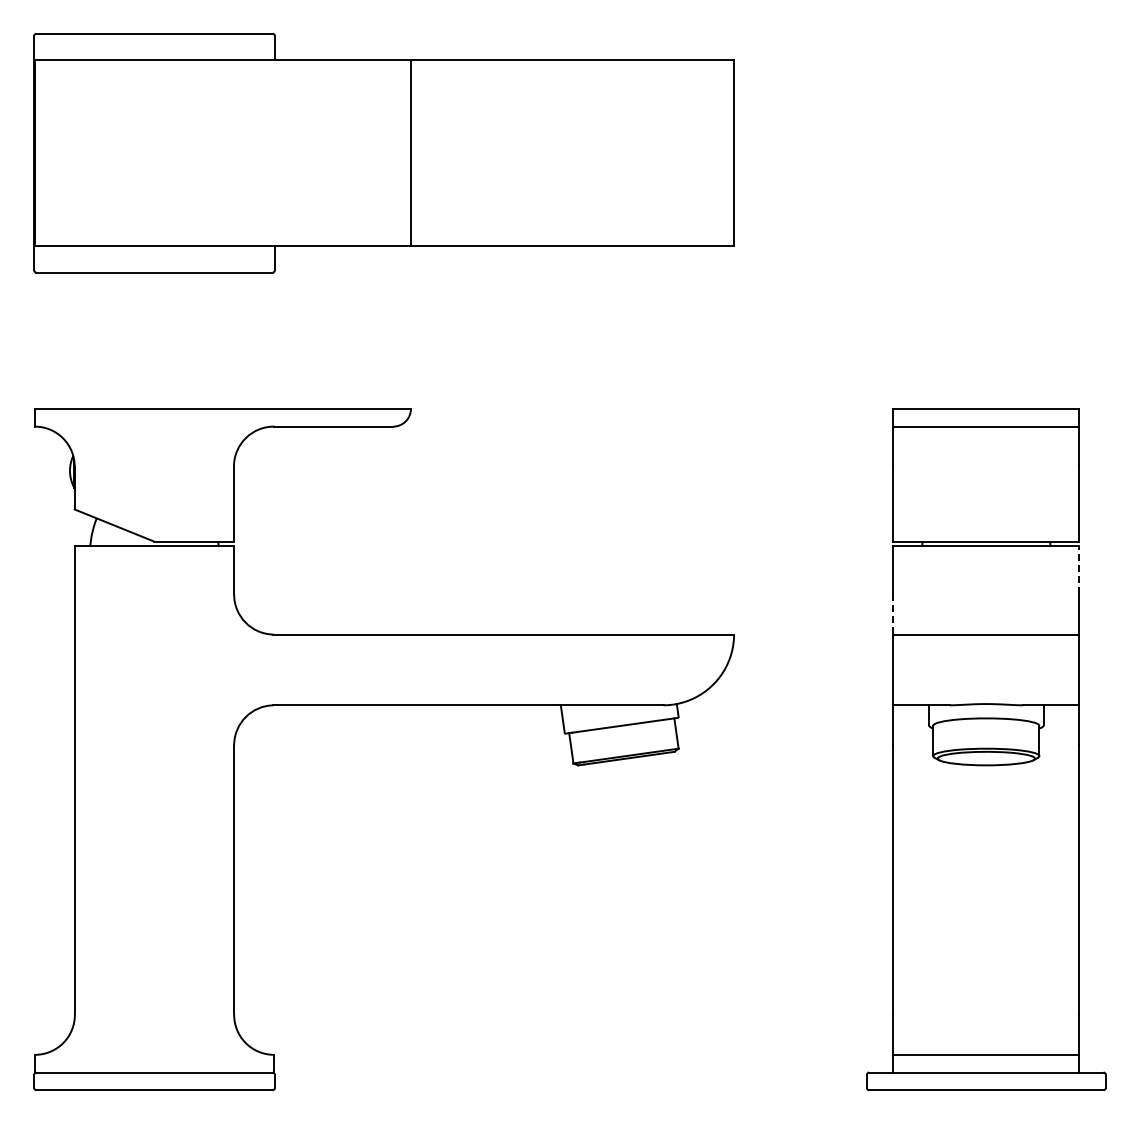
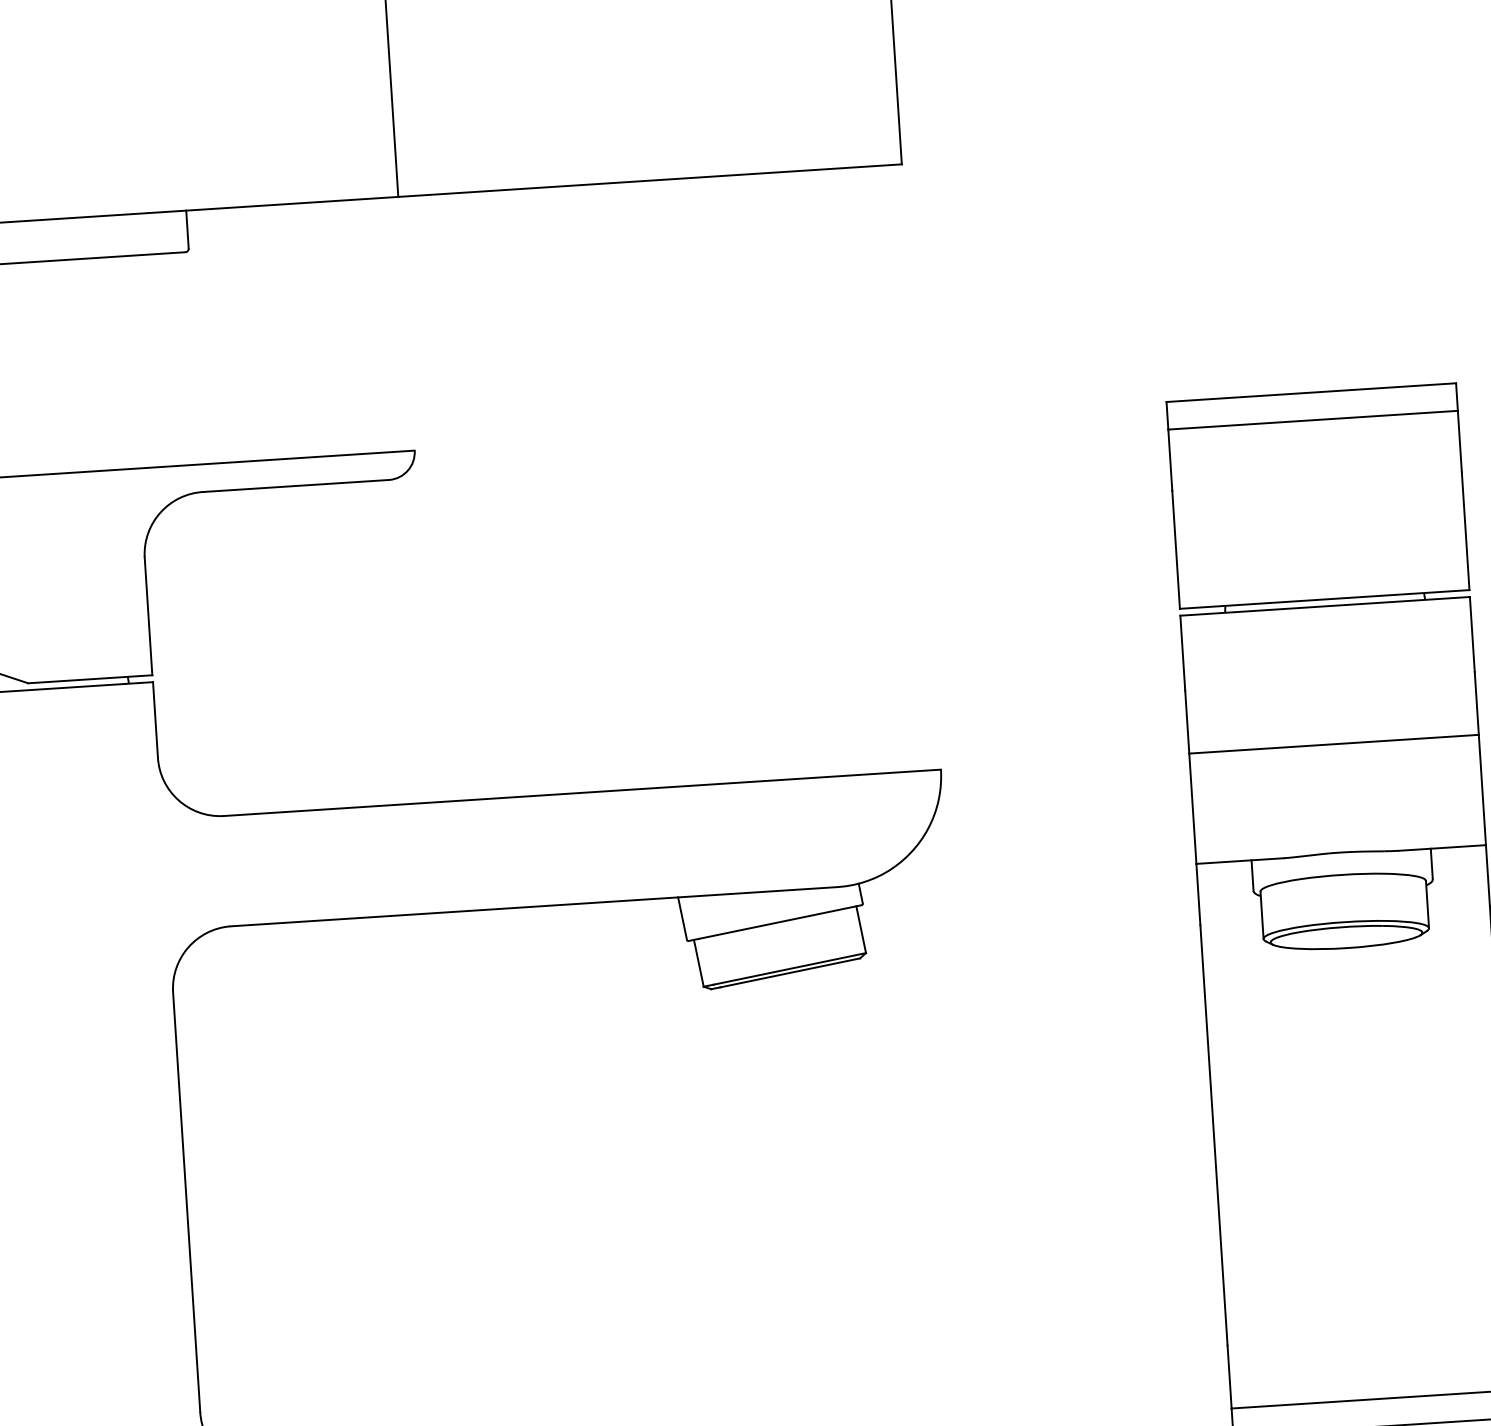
line: (1079, 569) -> (1472, 633), dashed -> solid
line: (893, 614) -> (1187, 722), dashed -> solid

